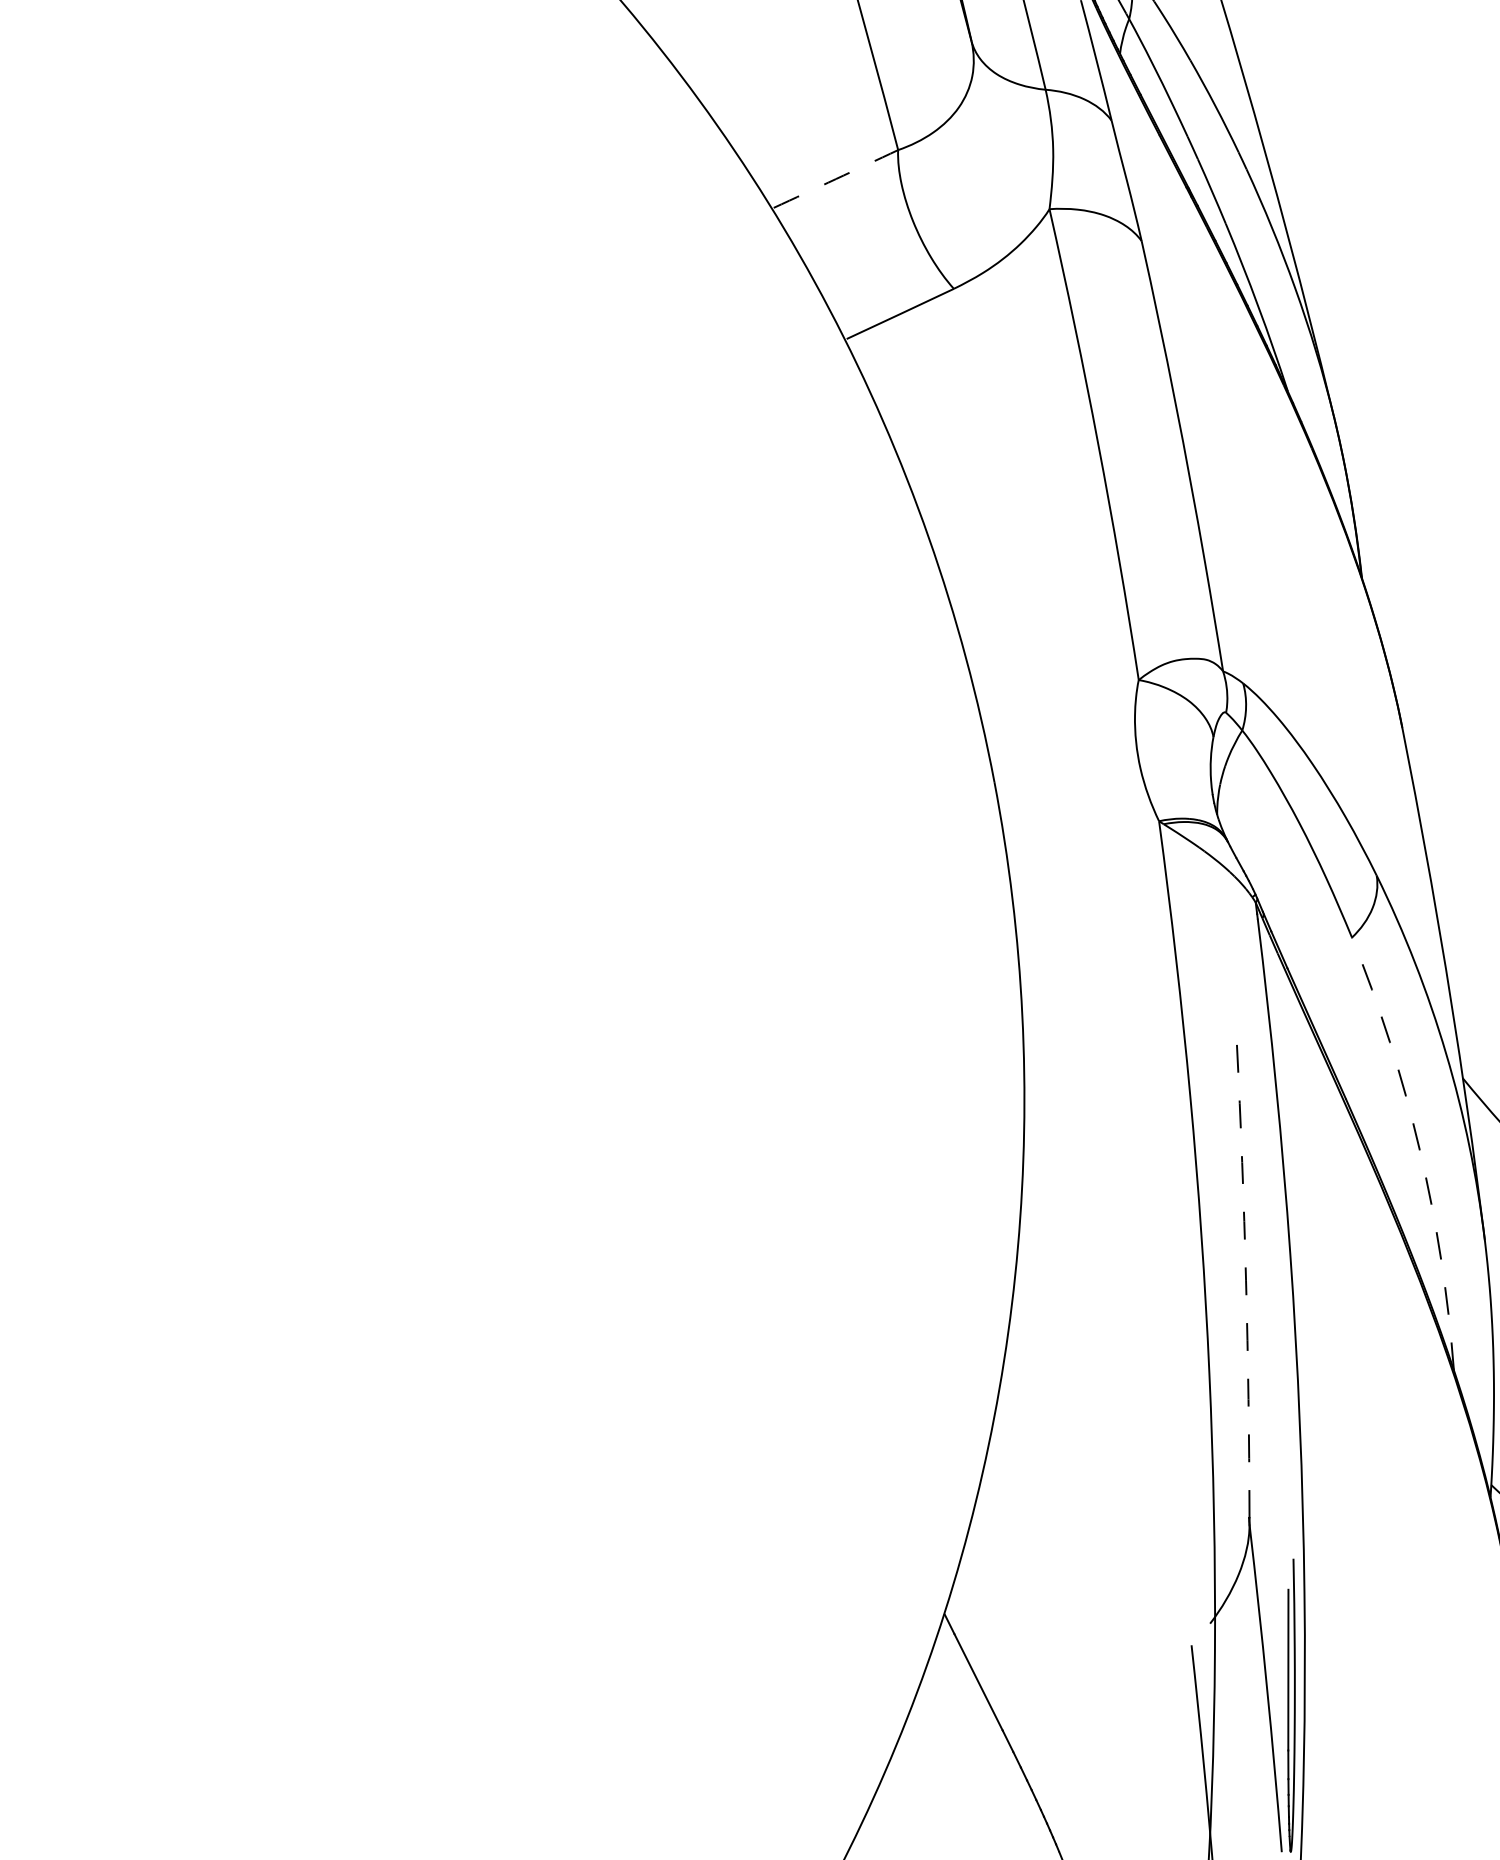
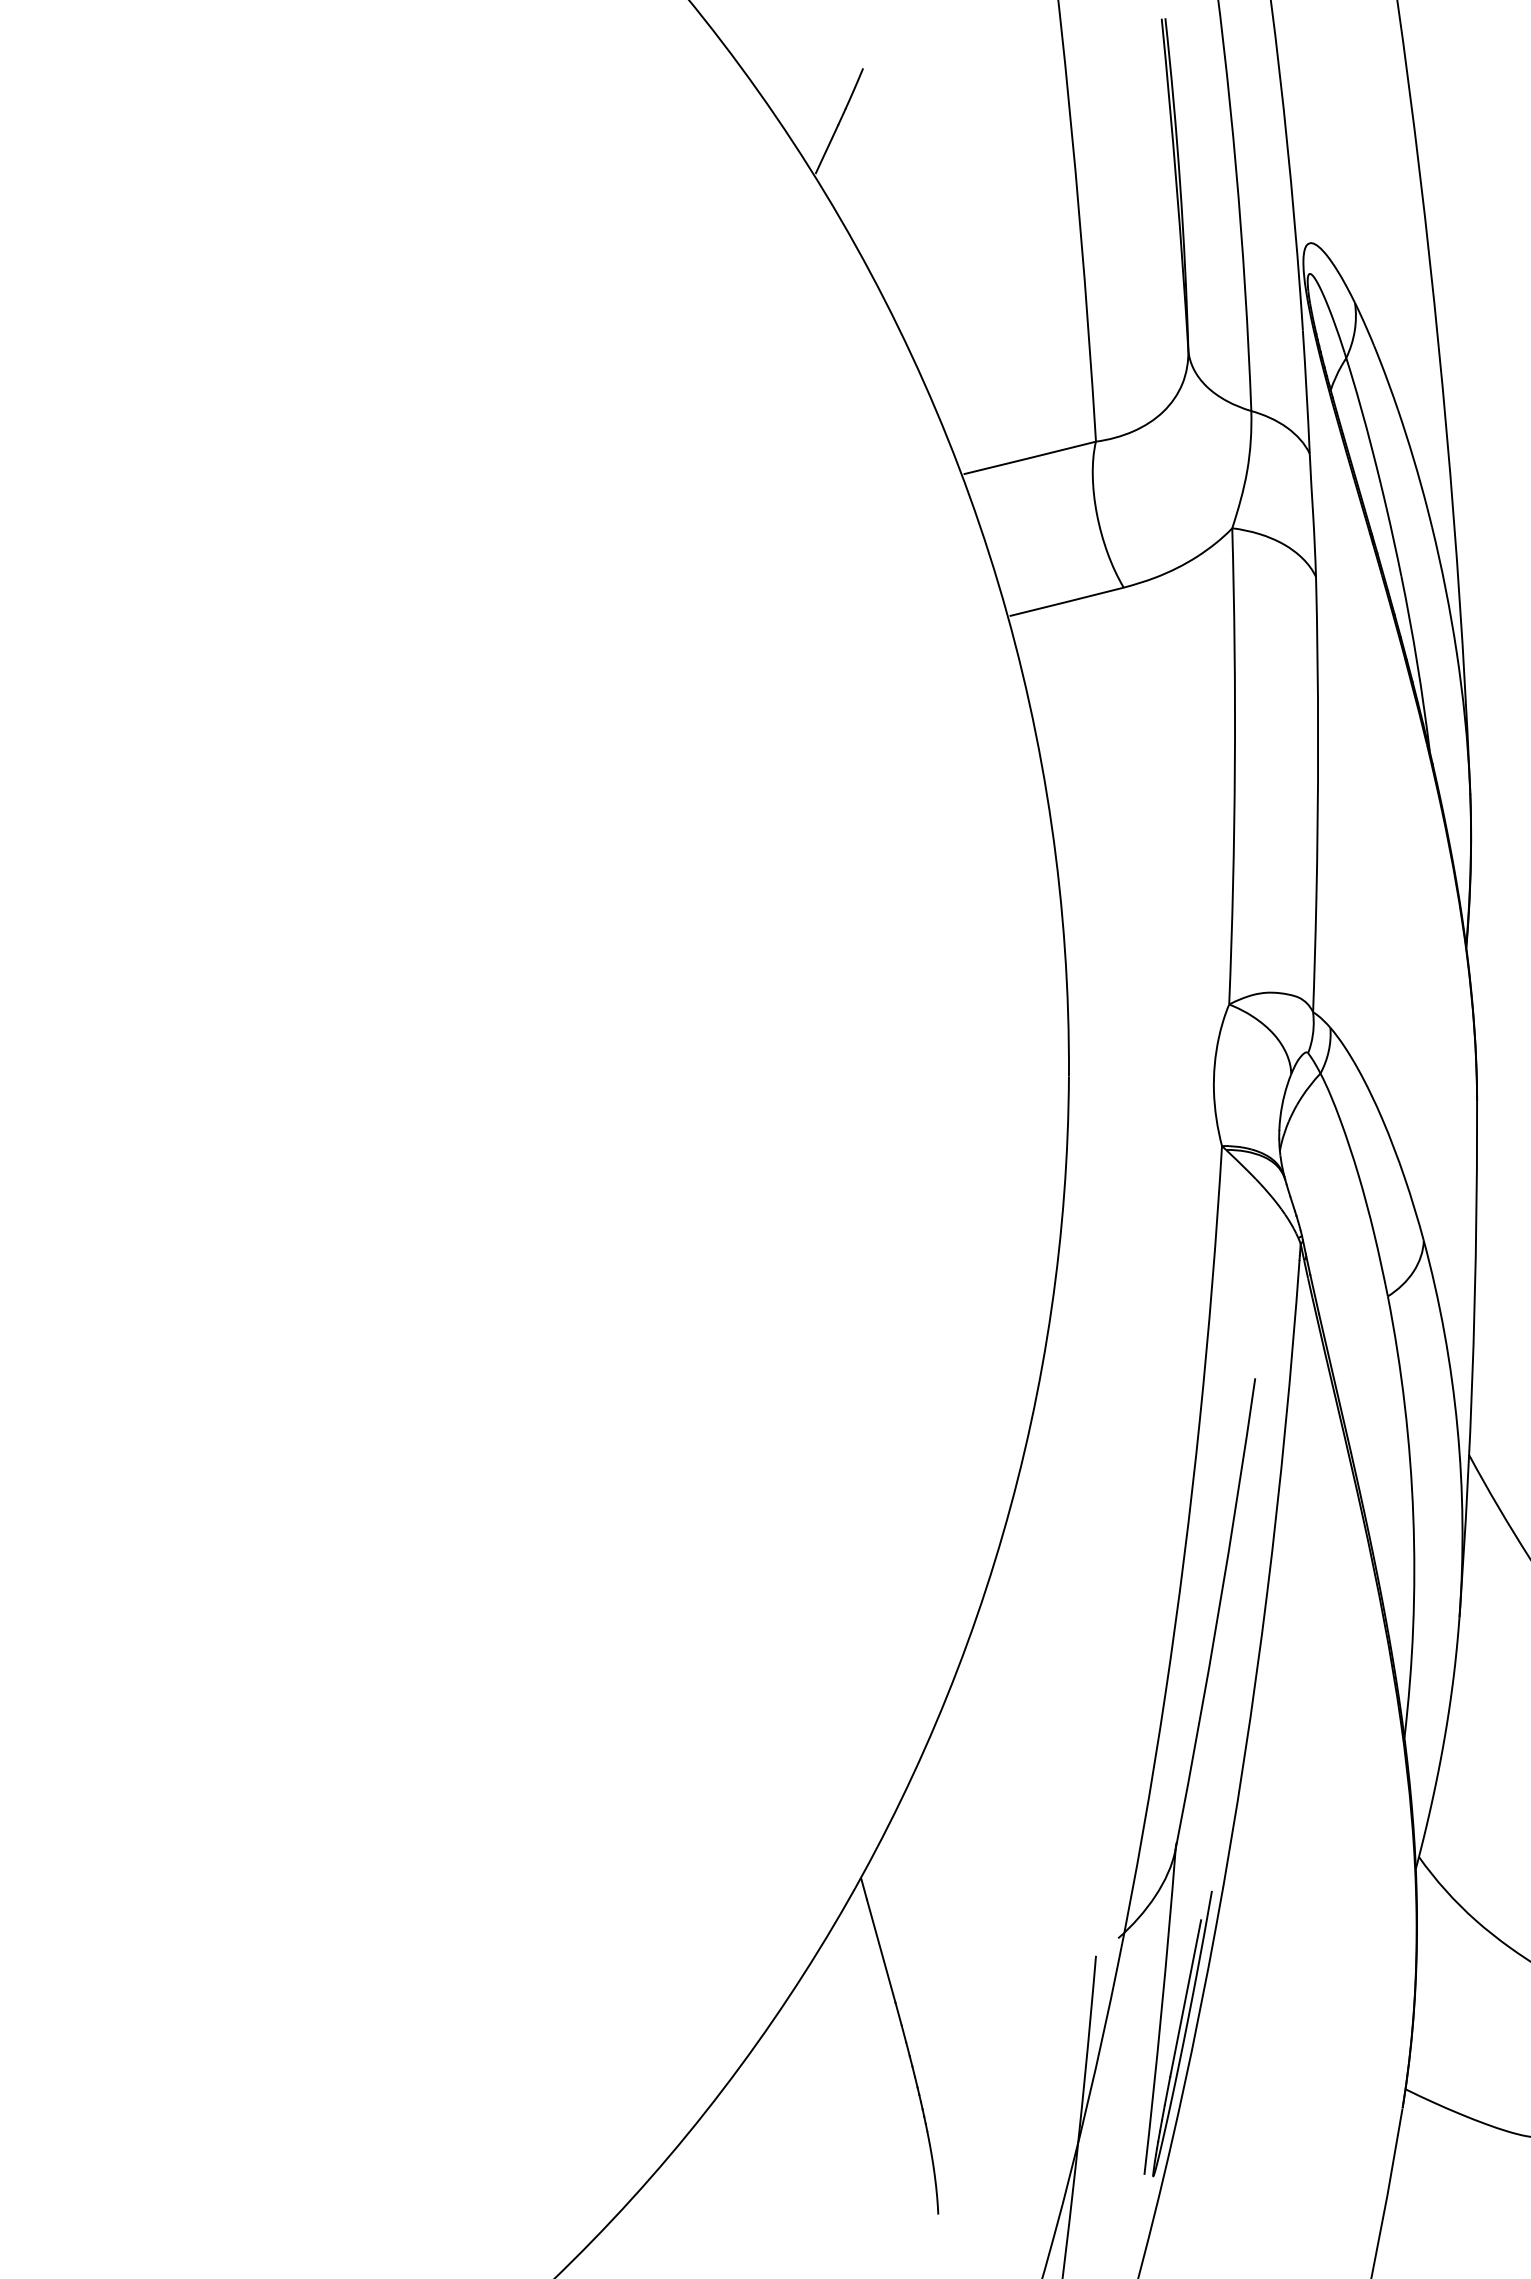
arc: (835, 179) -> (1029, 458), dashed -> solid
arc: (1419, 1149) -> (1413, 1516), dashed -> solid
arc: (1245, 1280) -> (1218, 1610), dashed -> solid

